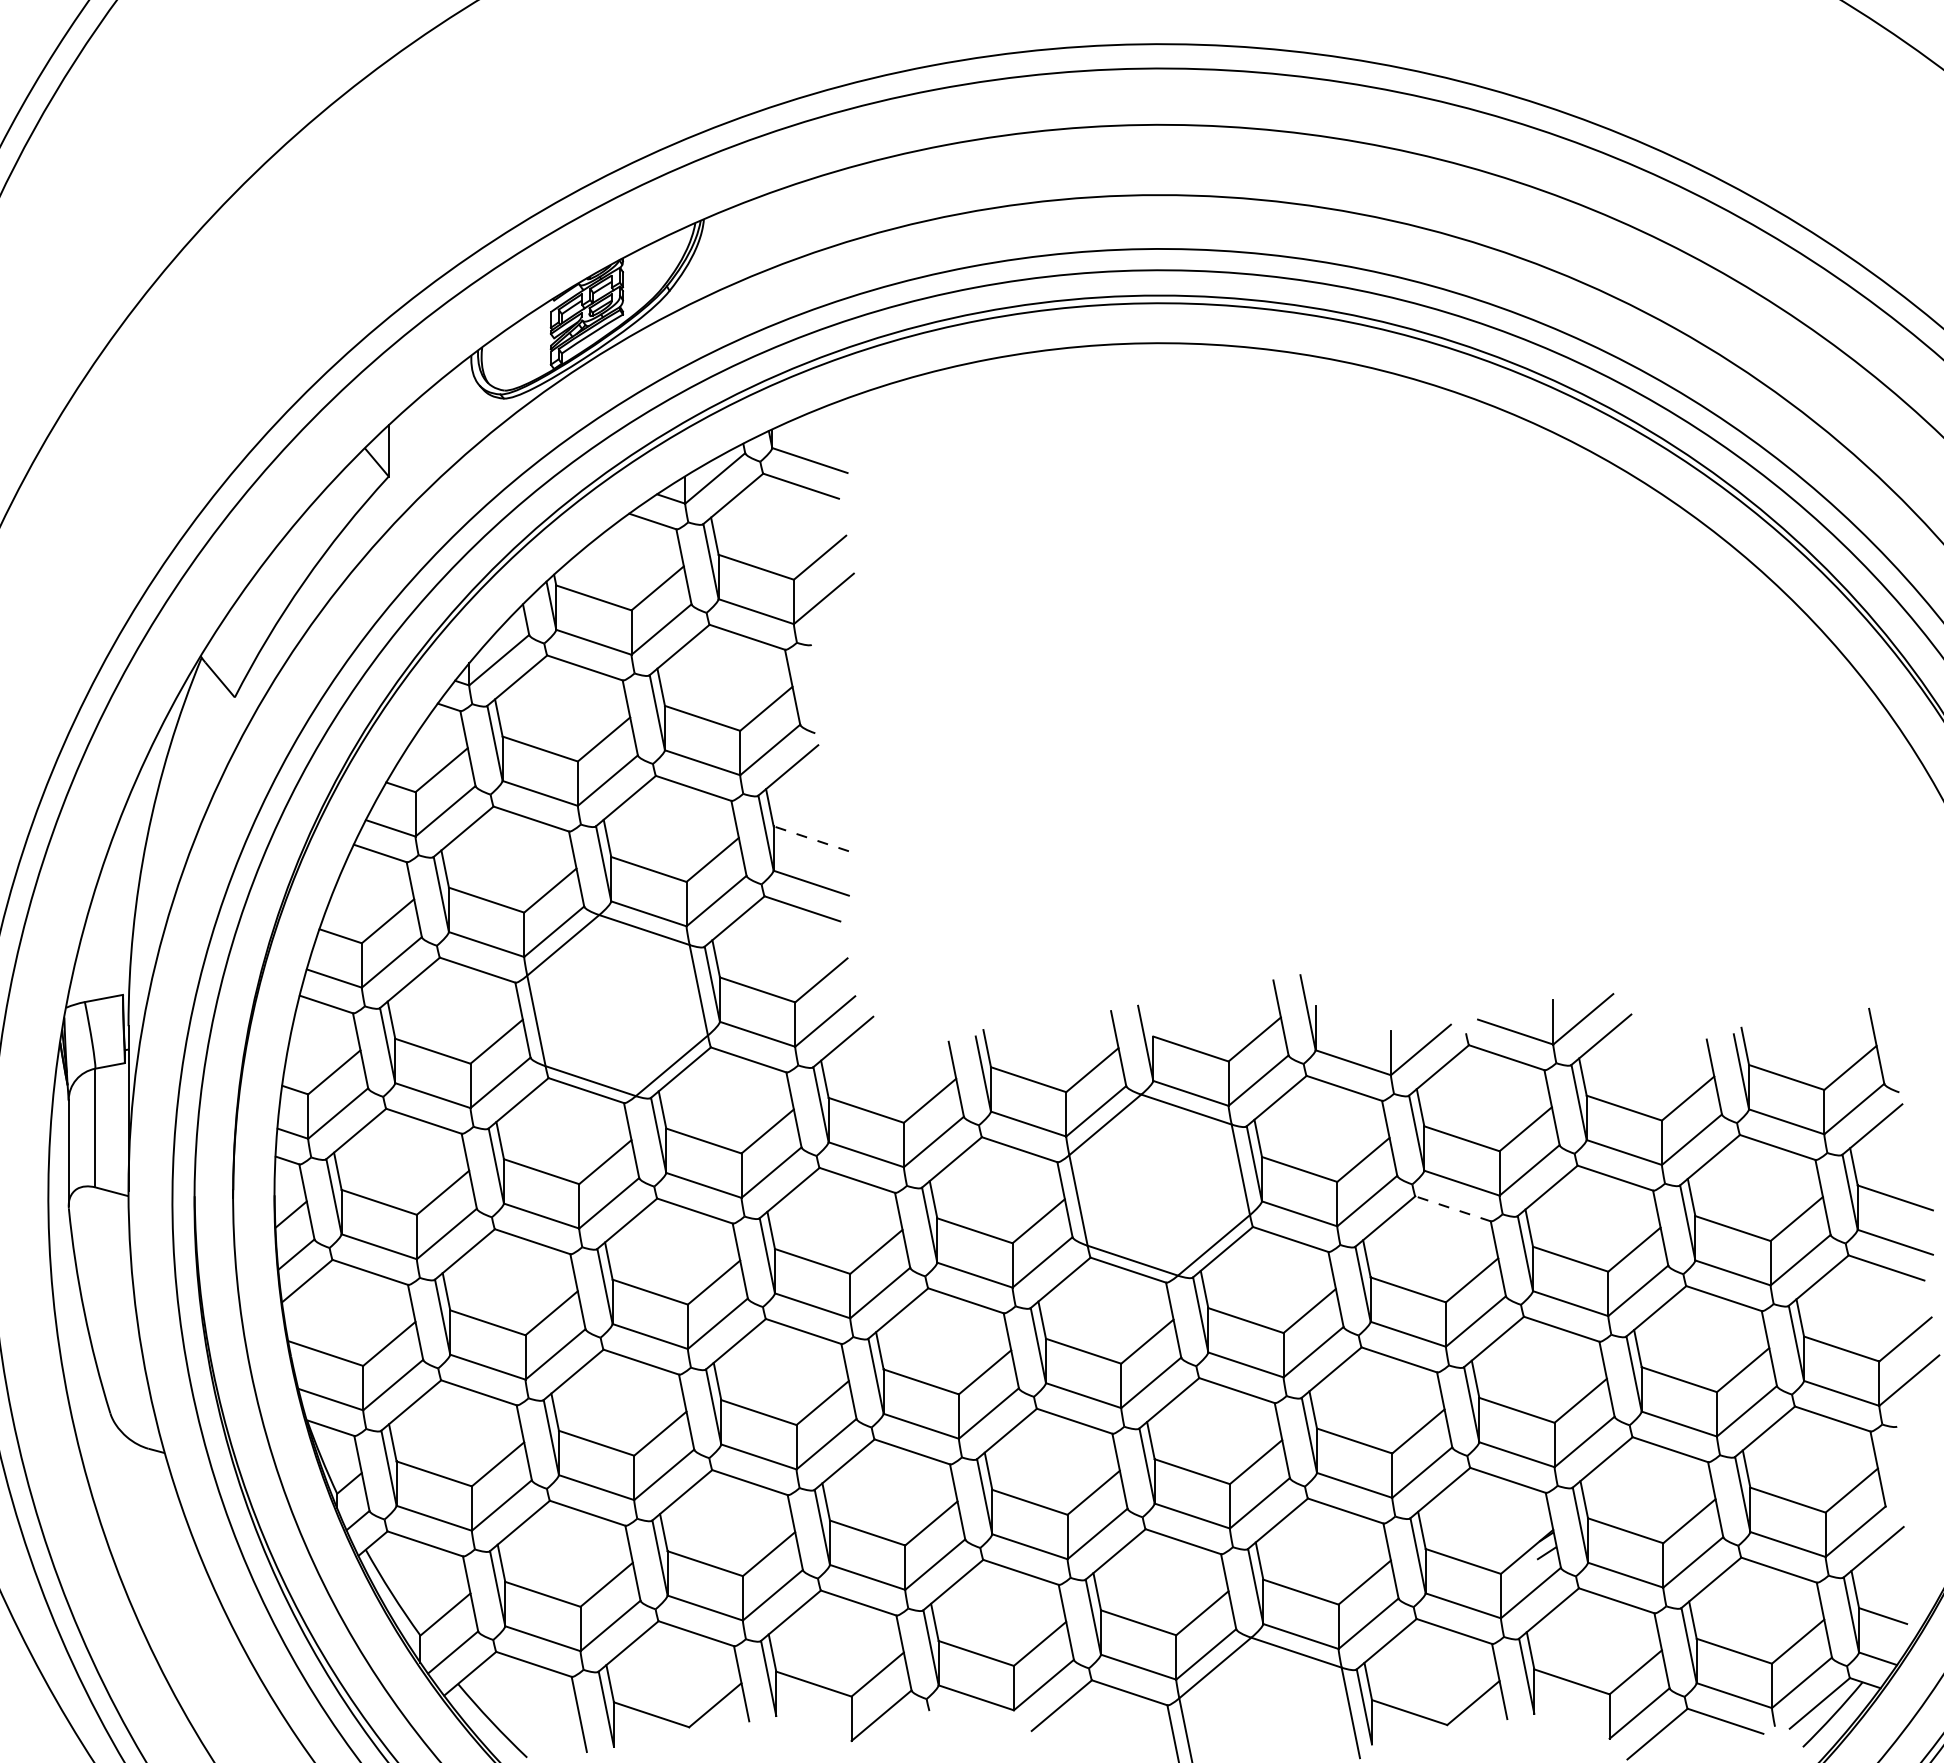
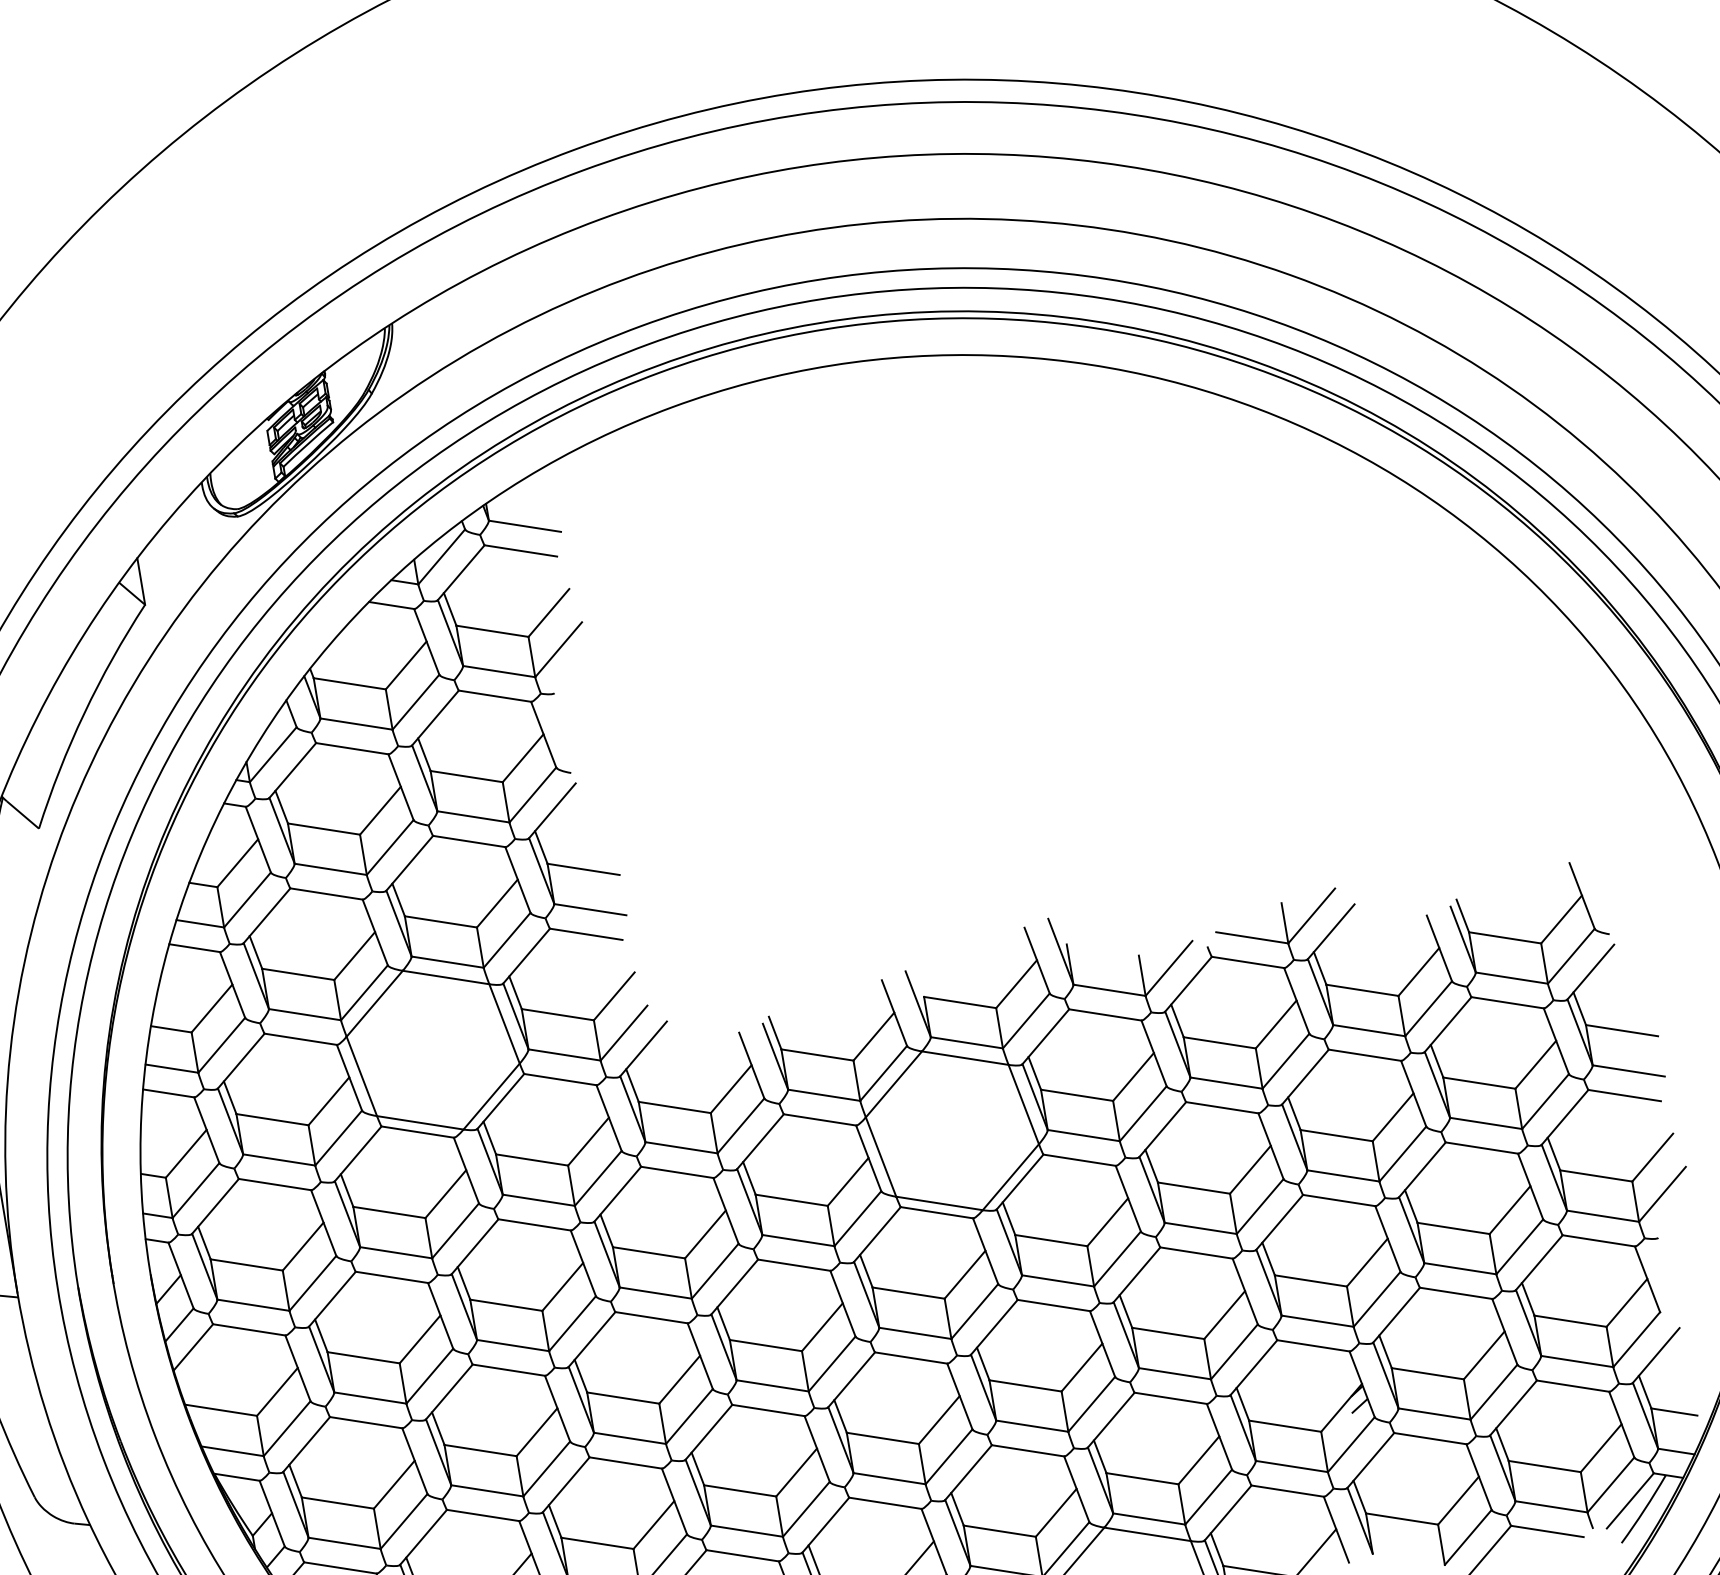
line: (811, 838) -> (583, 869), dashed -> solid
line: (1453, 1208) -> (1222, 1107), dashed -> solid

